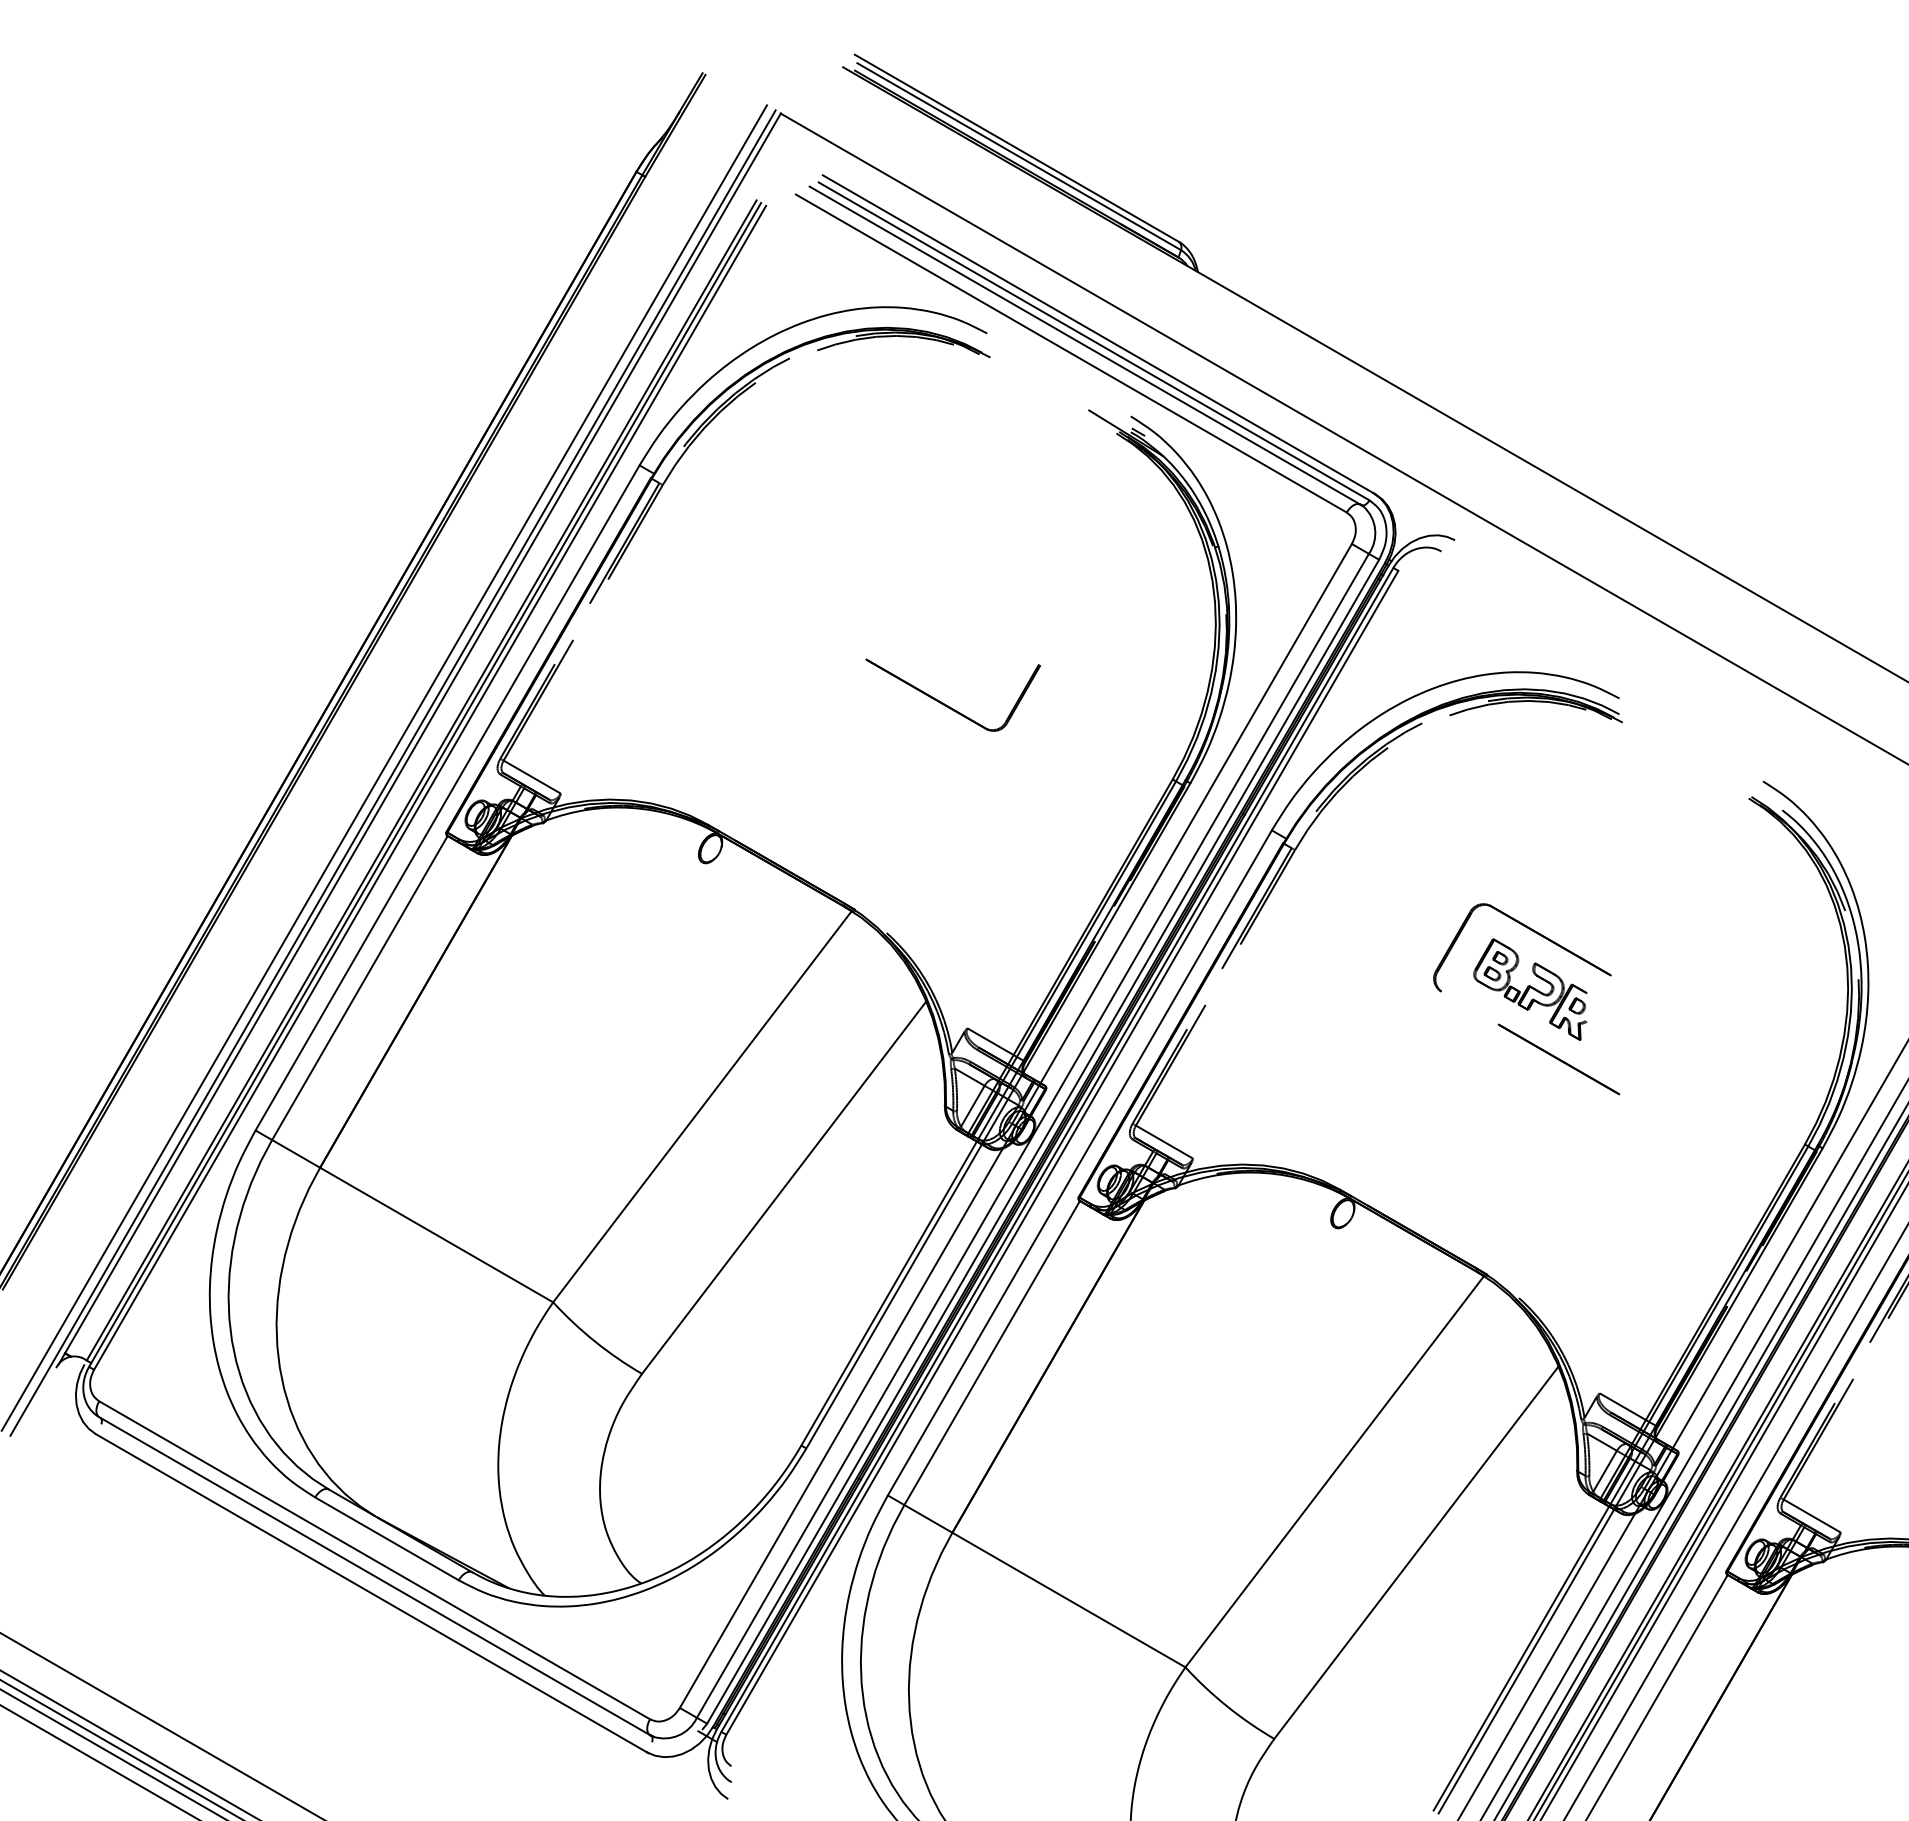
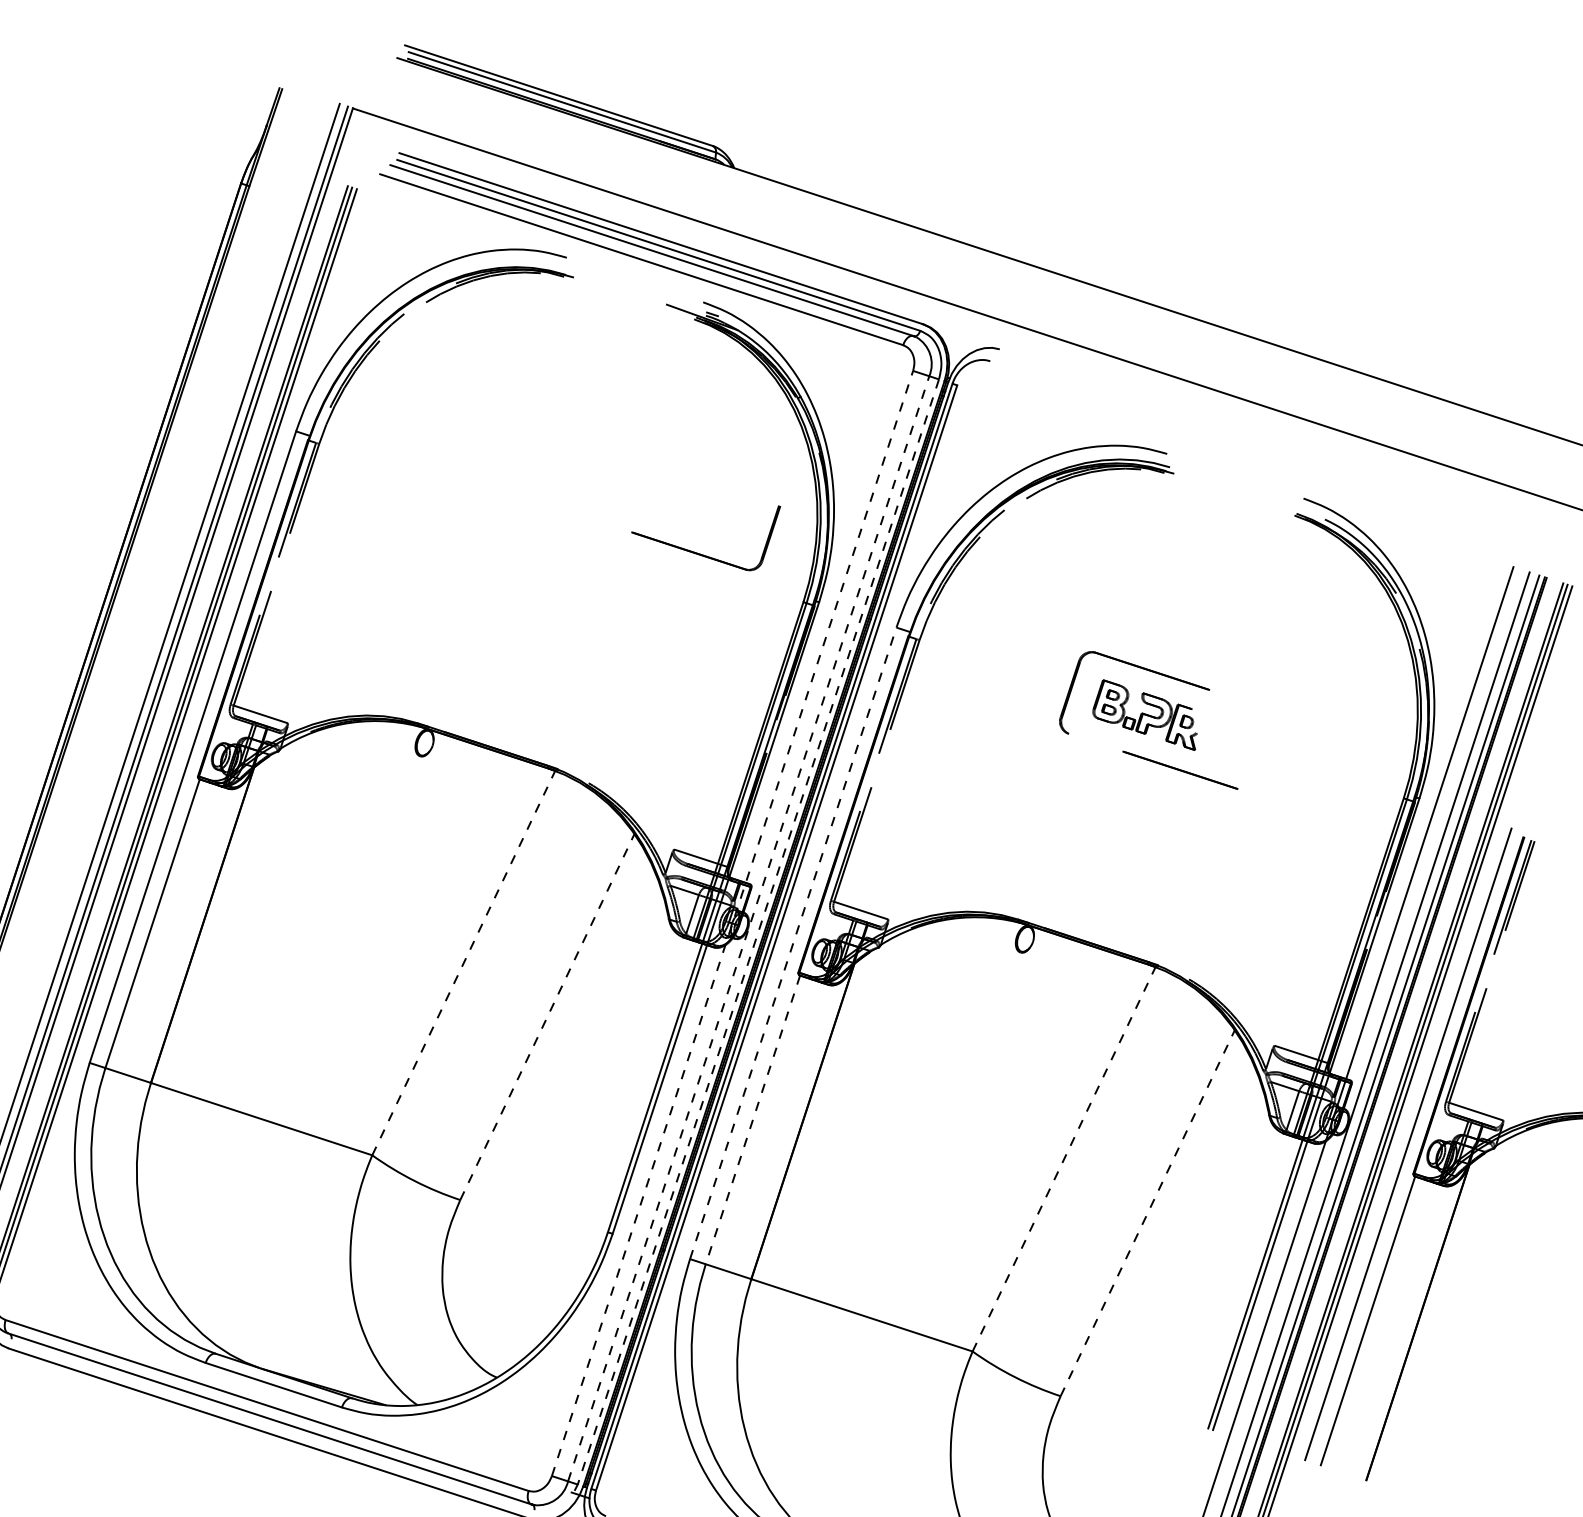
part: (948, 705) -> (709, 556), moved
line: (702, 1106) -> (463, 962), solid -> dashed
line: (1015, 1126) -> (732, 923), solid -> dashed
line: (1032, 1135) -> (748, 928), solid -> dashed
line: (1043, 1141) -> (758, 931), solid -> dashed
line: (1079, 1162) -> (792, 943), solid -> dashed
line: (784, 1187) -> (547, 1016), solid -> dashed
line: (992, 1353) -> (753, 1120), solid -> dashed
line: (1335, 1471) -> (1064, 1158), solid -> dashed
line: (1416, 1552) -> (1147, 1213), solid -> dashed

